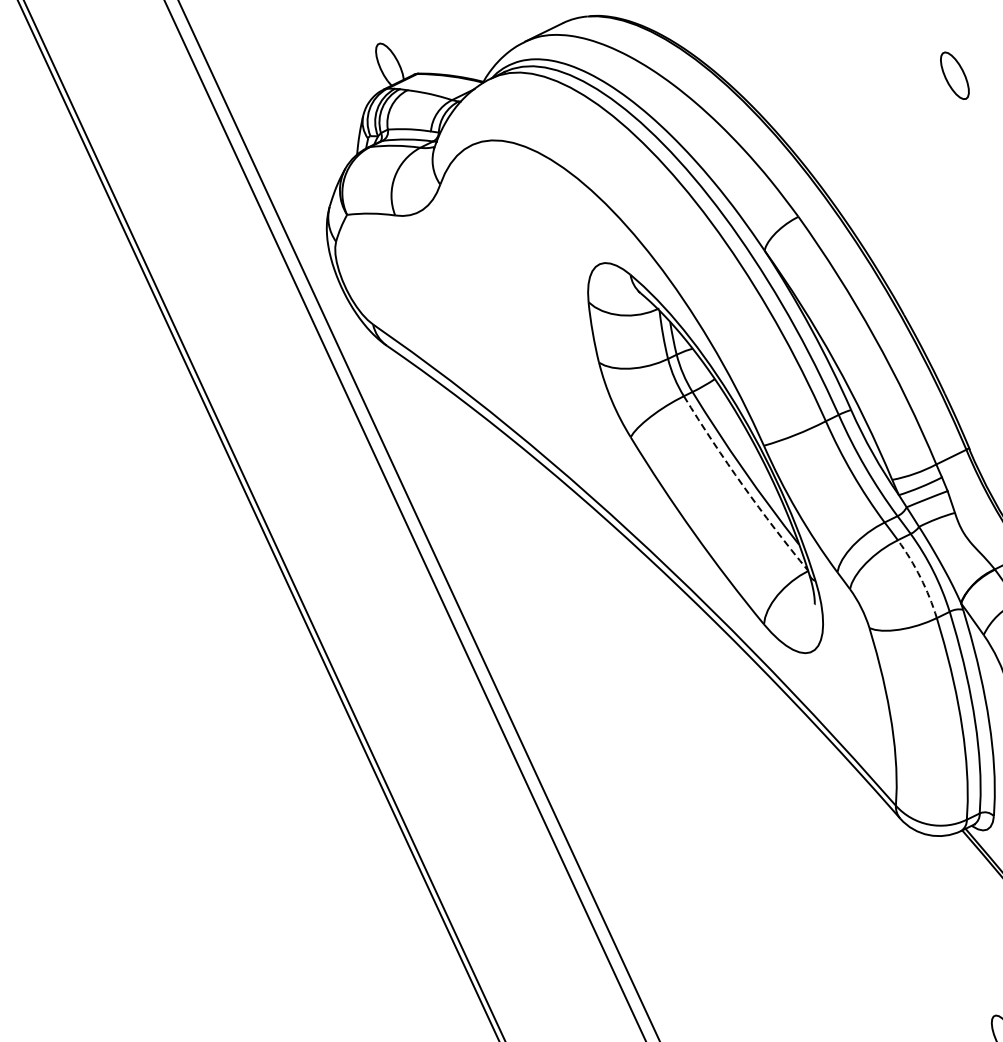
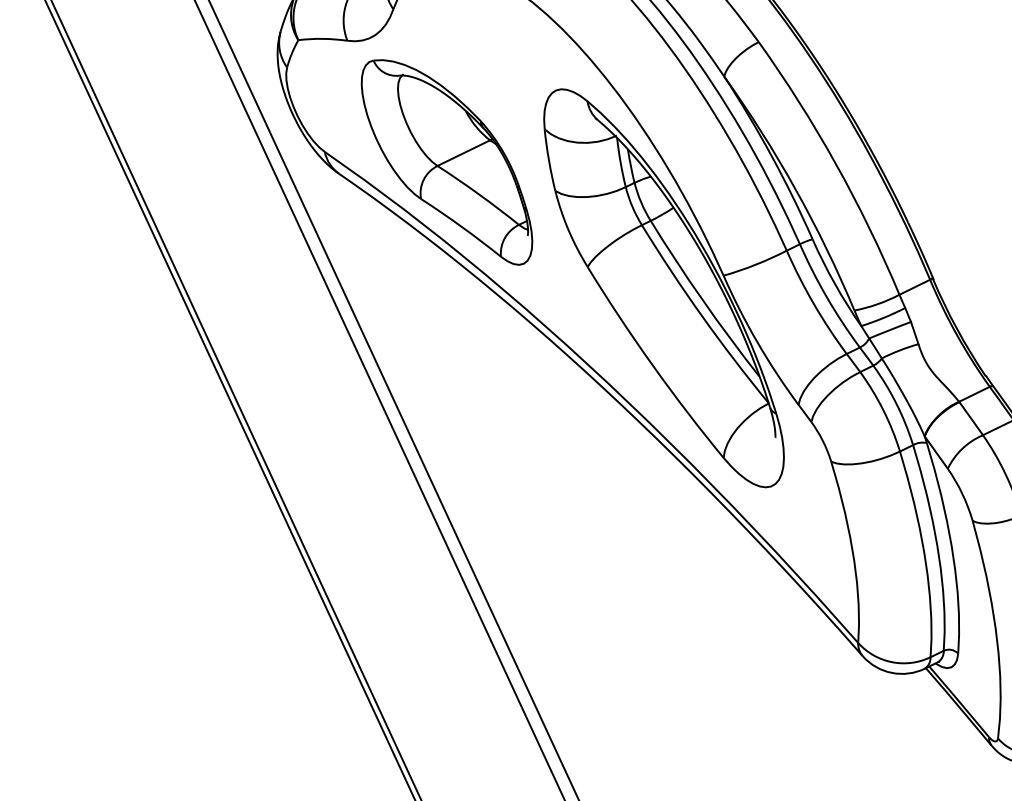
part: (492, 334) -> (446, 162), added
arc: (743, 485) -> (702, 316), dashed -> solid
arc: (920, 577) -> (883, 410), dashed -> solid

